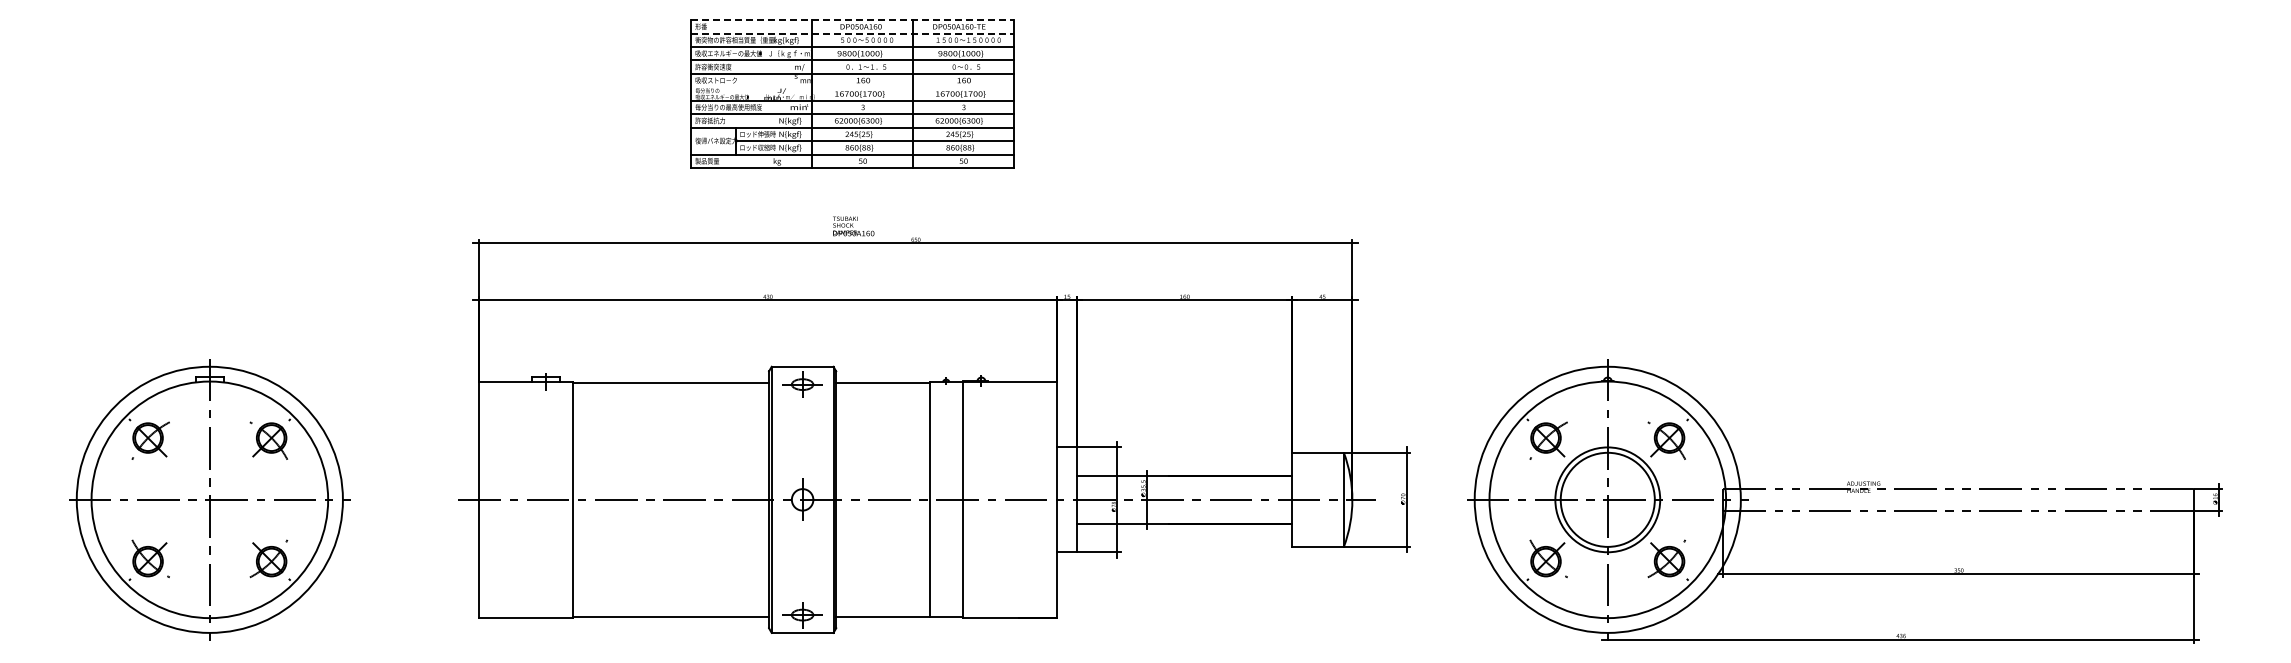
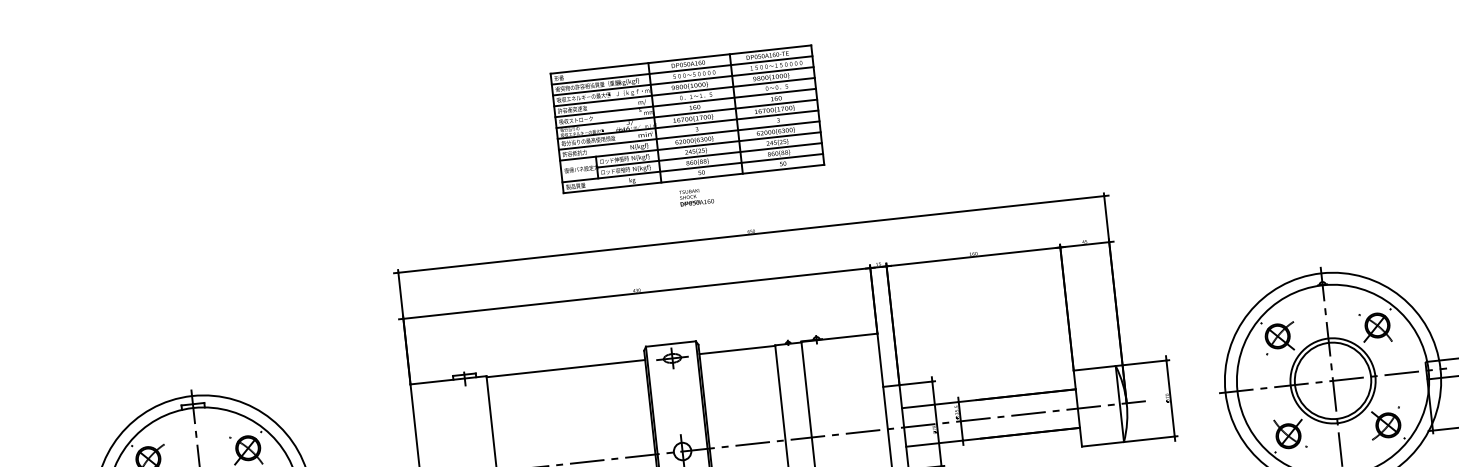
line: (853, 20) -> (681, 59), dashed -> solid
line: (853, 33) -> (682, 70), dashed -> solid
line: (852, 87) -> (686, 114), added
text: (853, 226) -> (696, 197), moved

